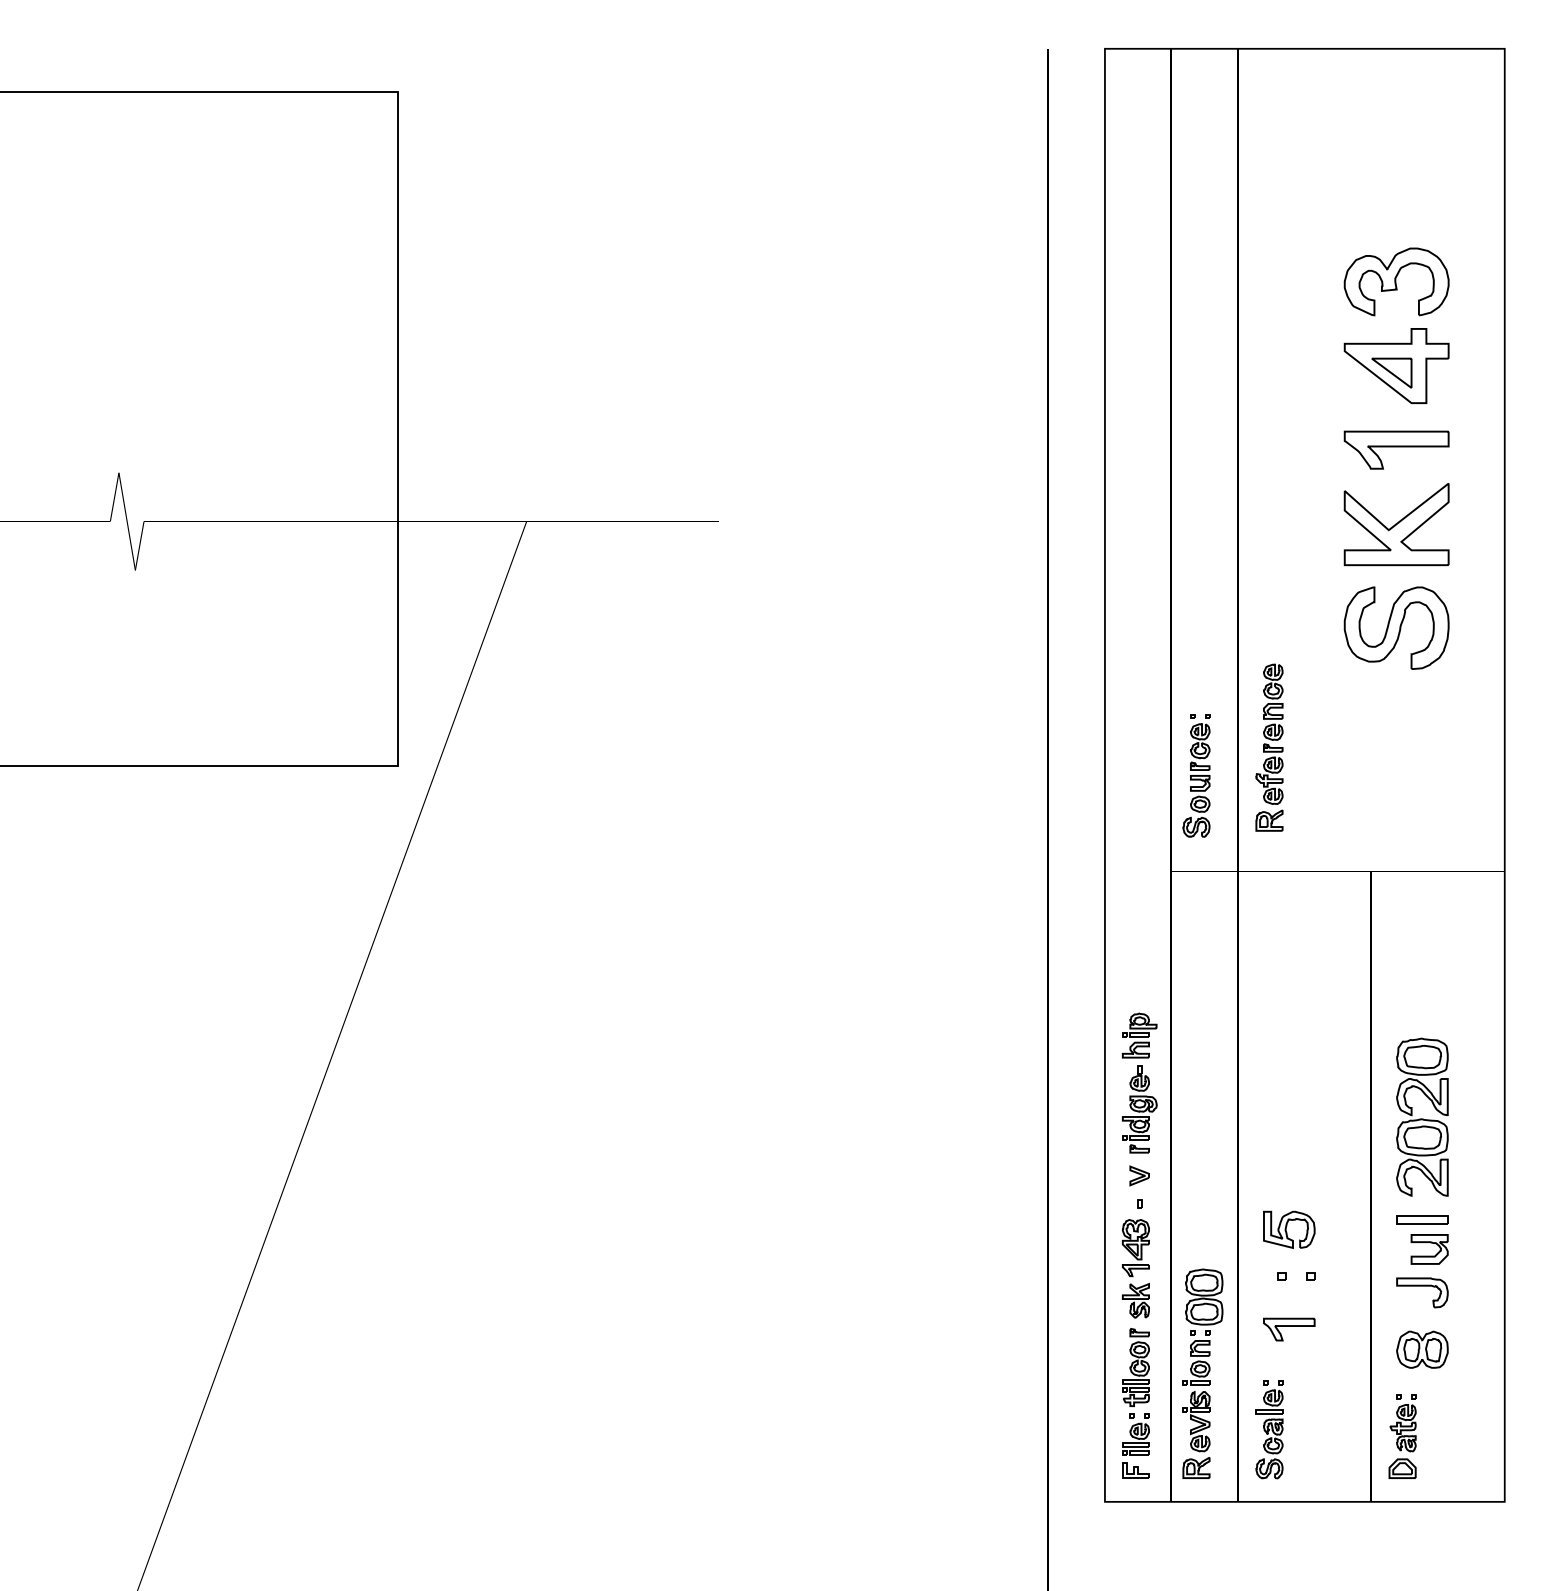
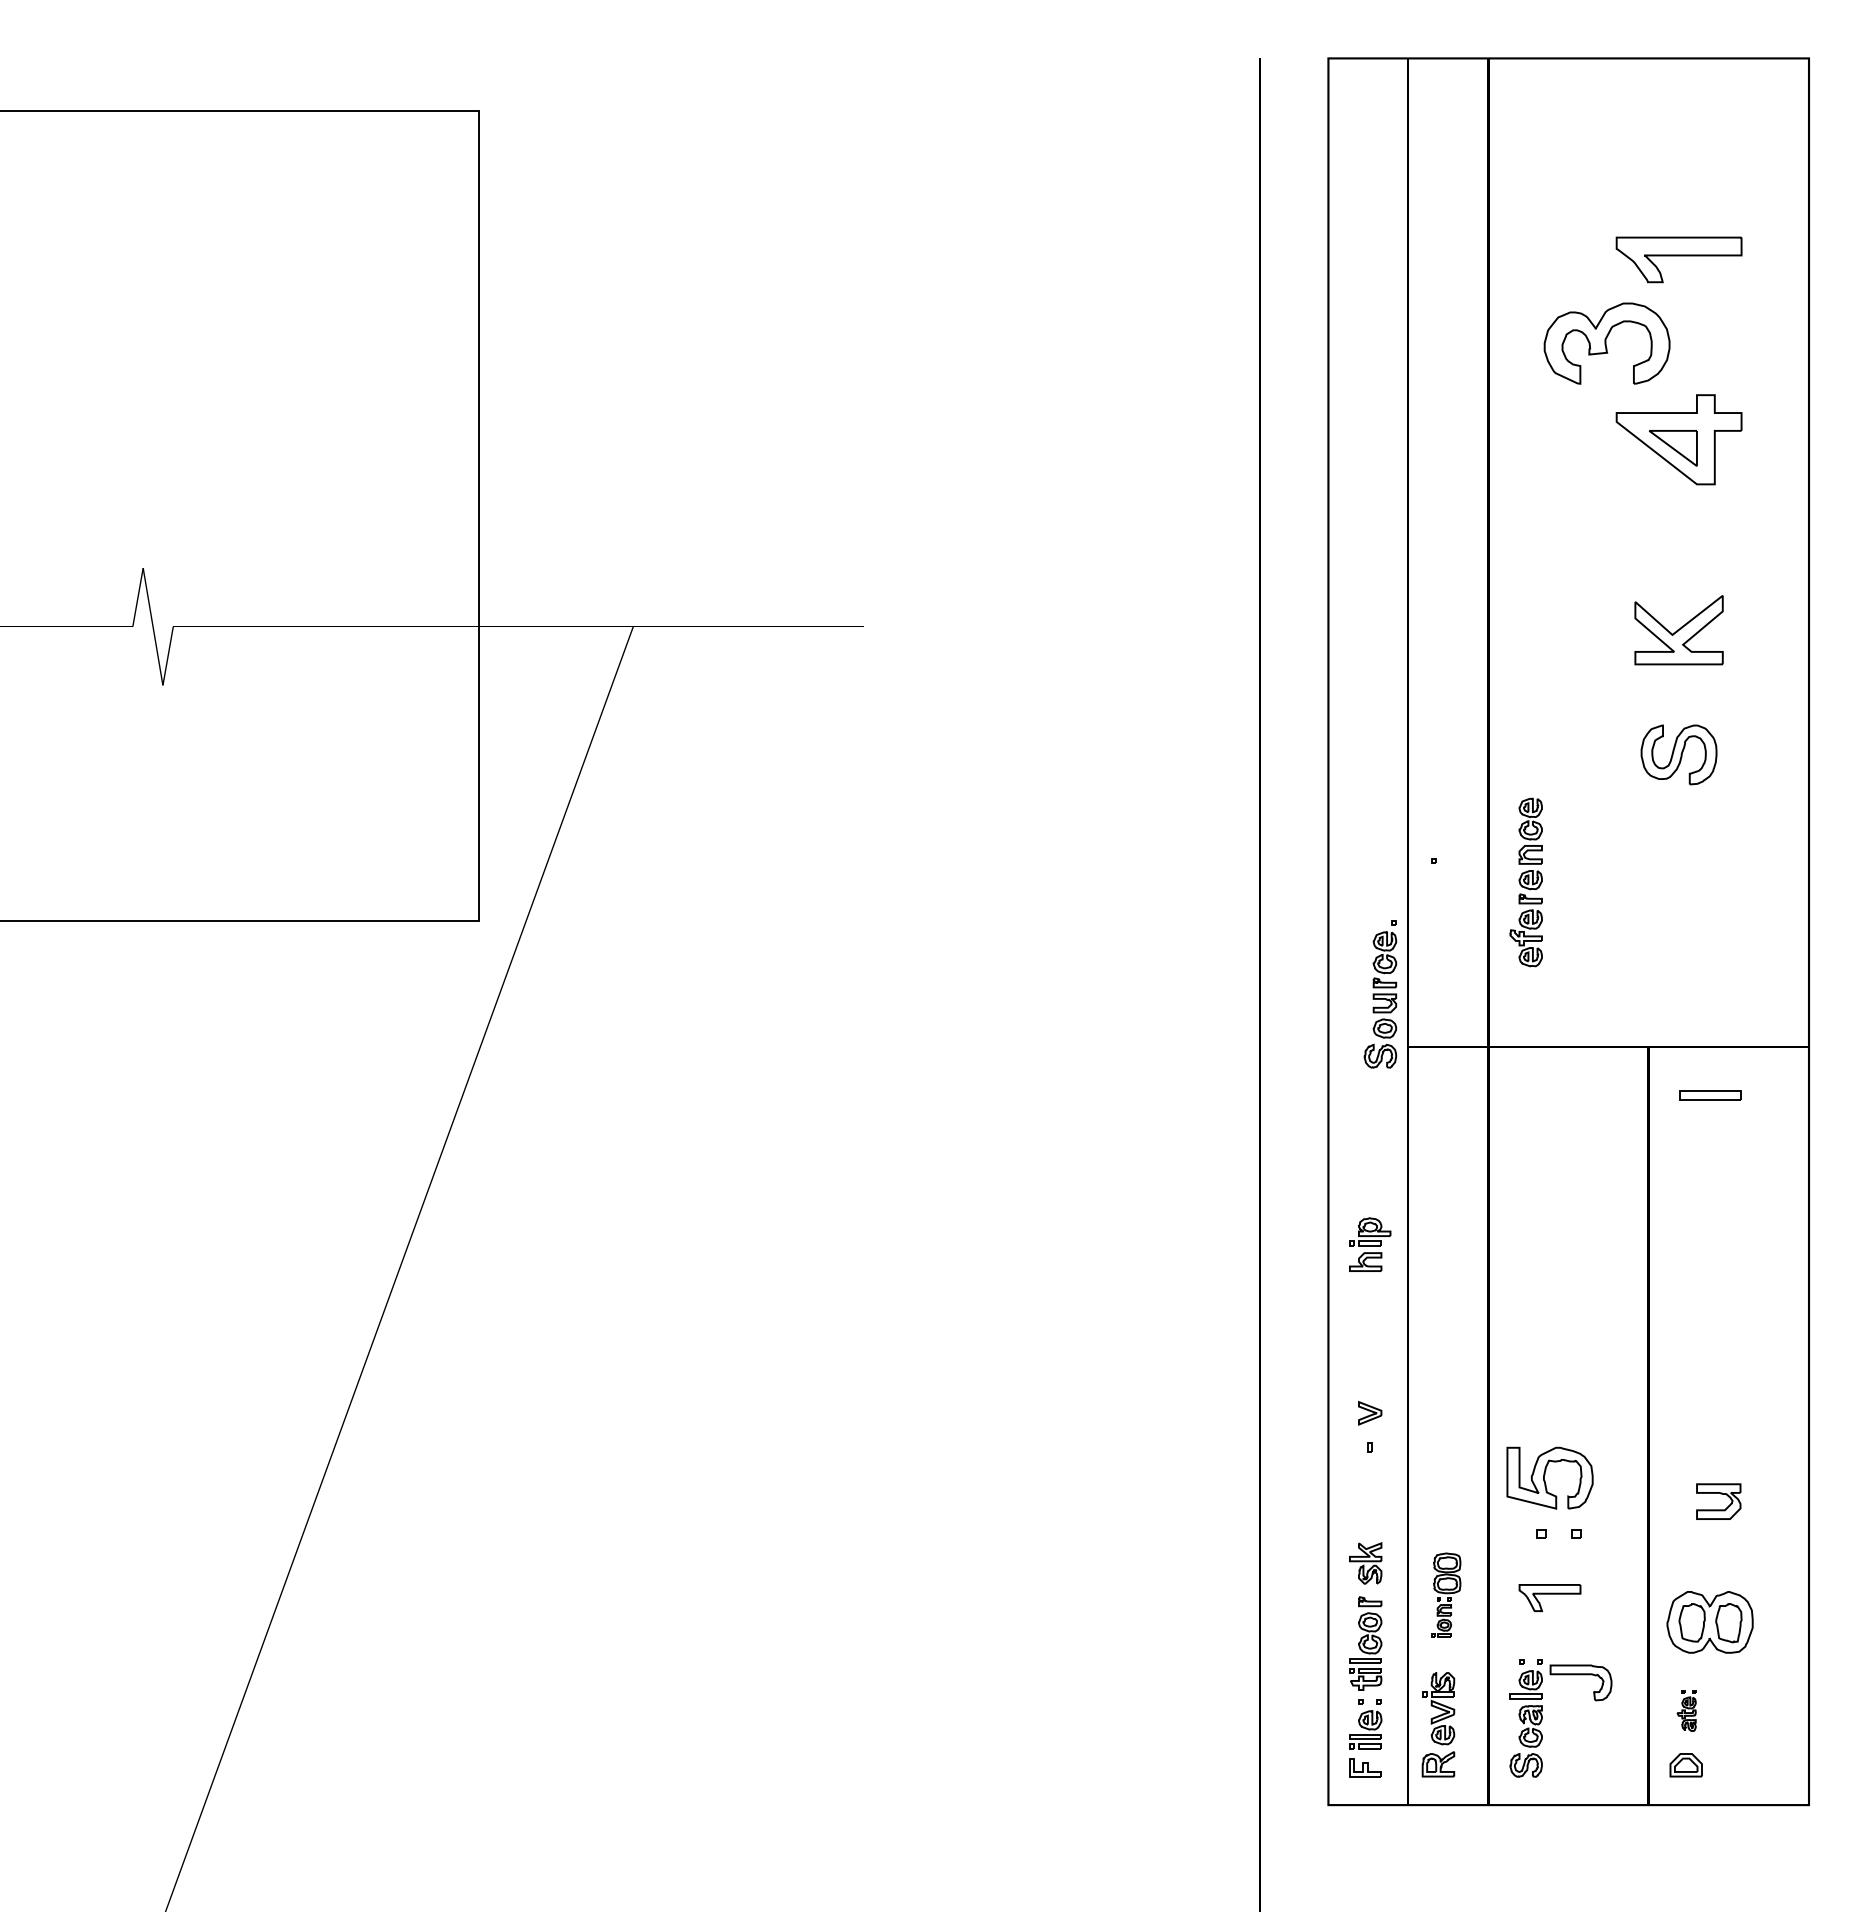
part: (1396, 281) -> (1606, 343), moved
part: (1396, 449) -> (1678, 259), moved
part: (1396, 523) -> (1678, 629), size x0.7
part: (1396, 627) -> (1678, 754), size x0.6
part: (1196, 775) -> (1380, 994), moved
part: (1268, 820) -> (1525, 986), removed
part: (1139, 1109) -> (1370, 1333), removed
part: (1421, 1117) -> (1709, 1342), removed
part: (1422, 1220) -> (1710, 1095), moved
part: (1288, 1229) -> (1549, 1477), size x1.4
part: (1135, 1247) -> (1365, 1499), removed
part: (1421, 1286) -> (1580, 1675), moved
part: (1203, 1326) -> (1446, 1594), size x0.6
part: (1421, 1349) -> (1709, 1621), size x1.4
part: (1402, 1423) -> (1686, 1710), size x0.6

